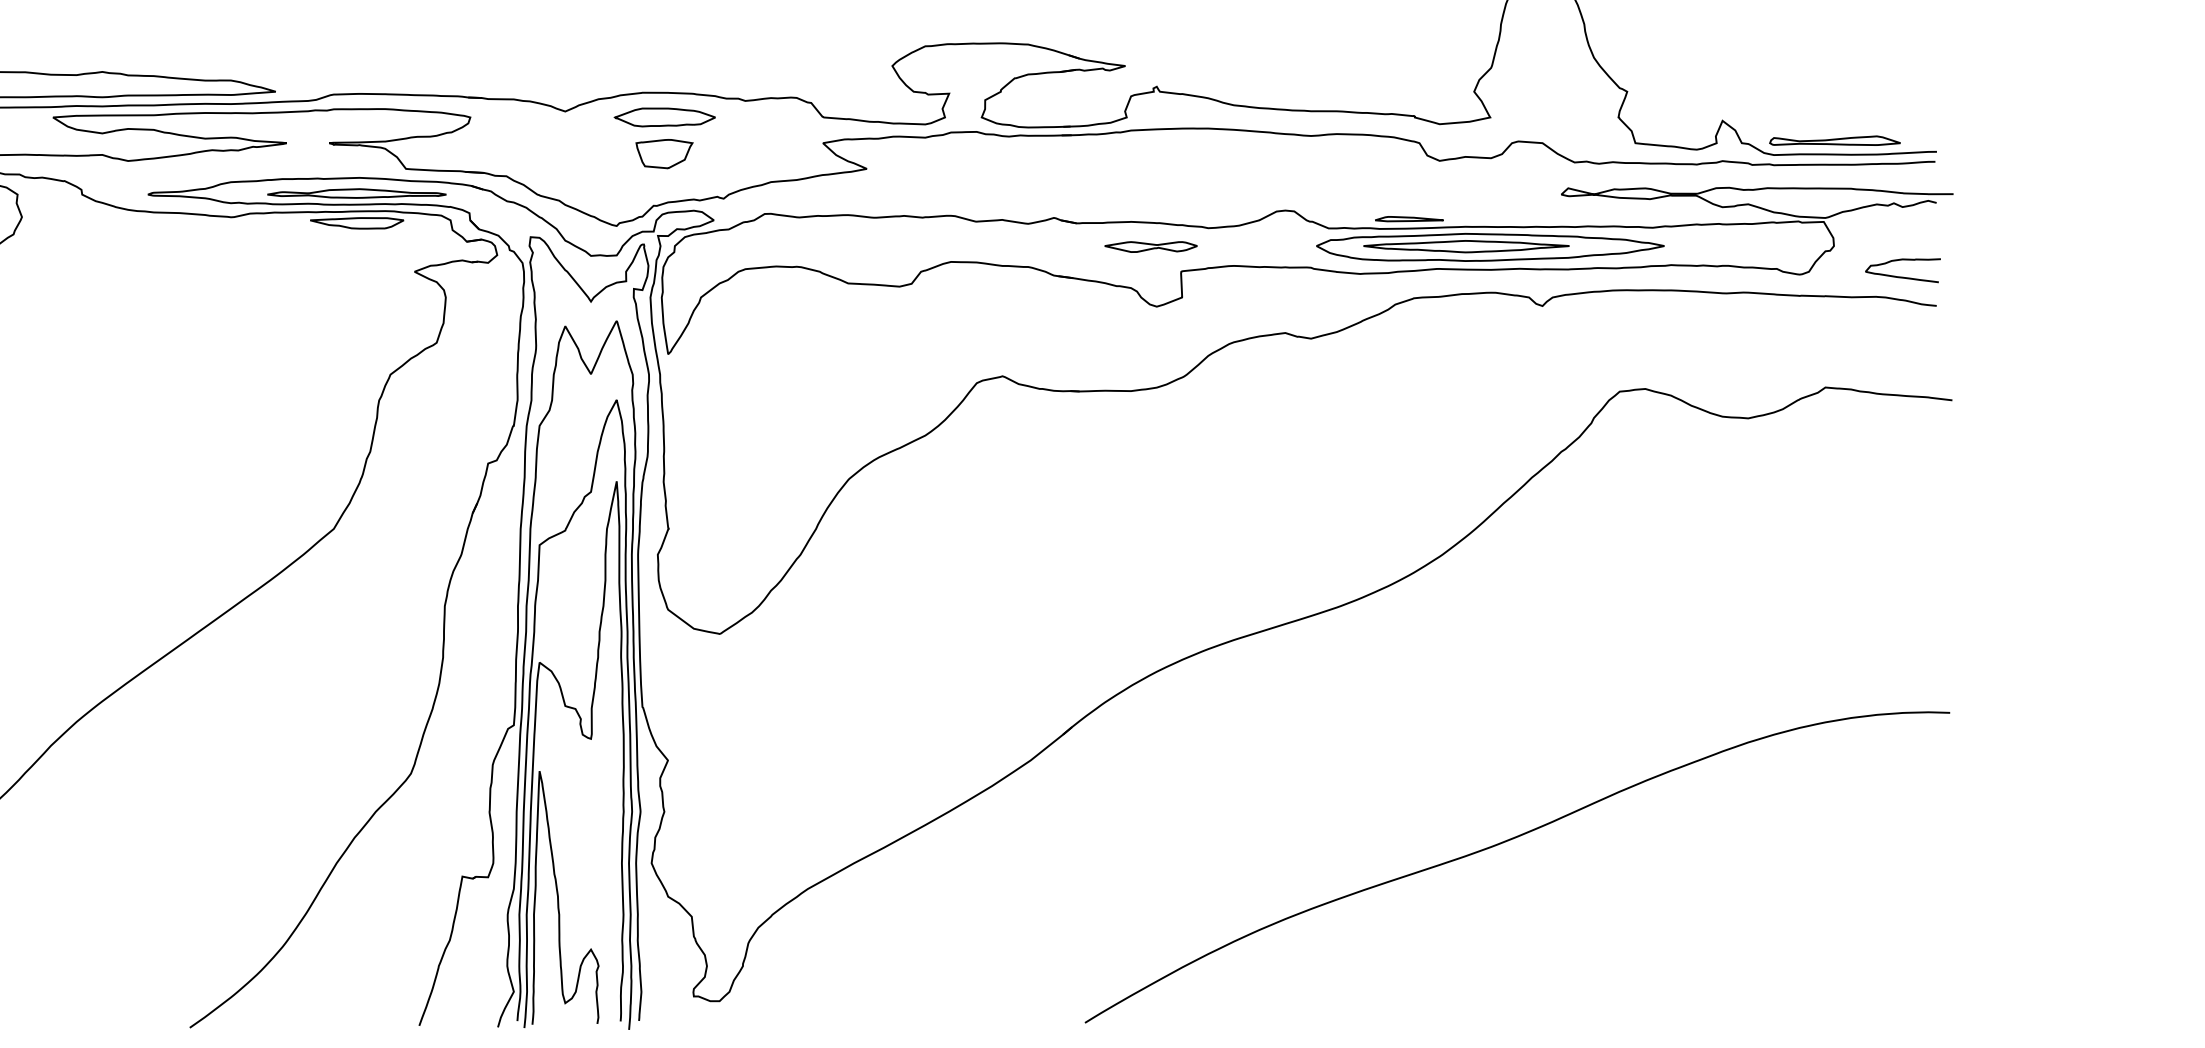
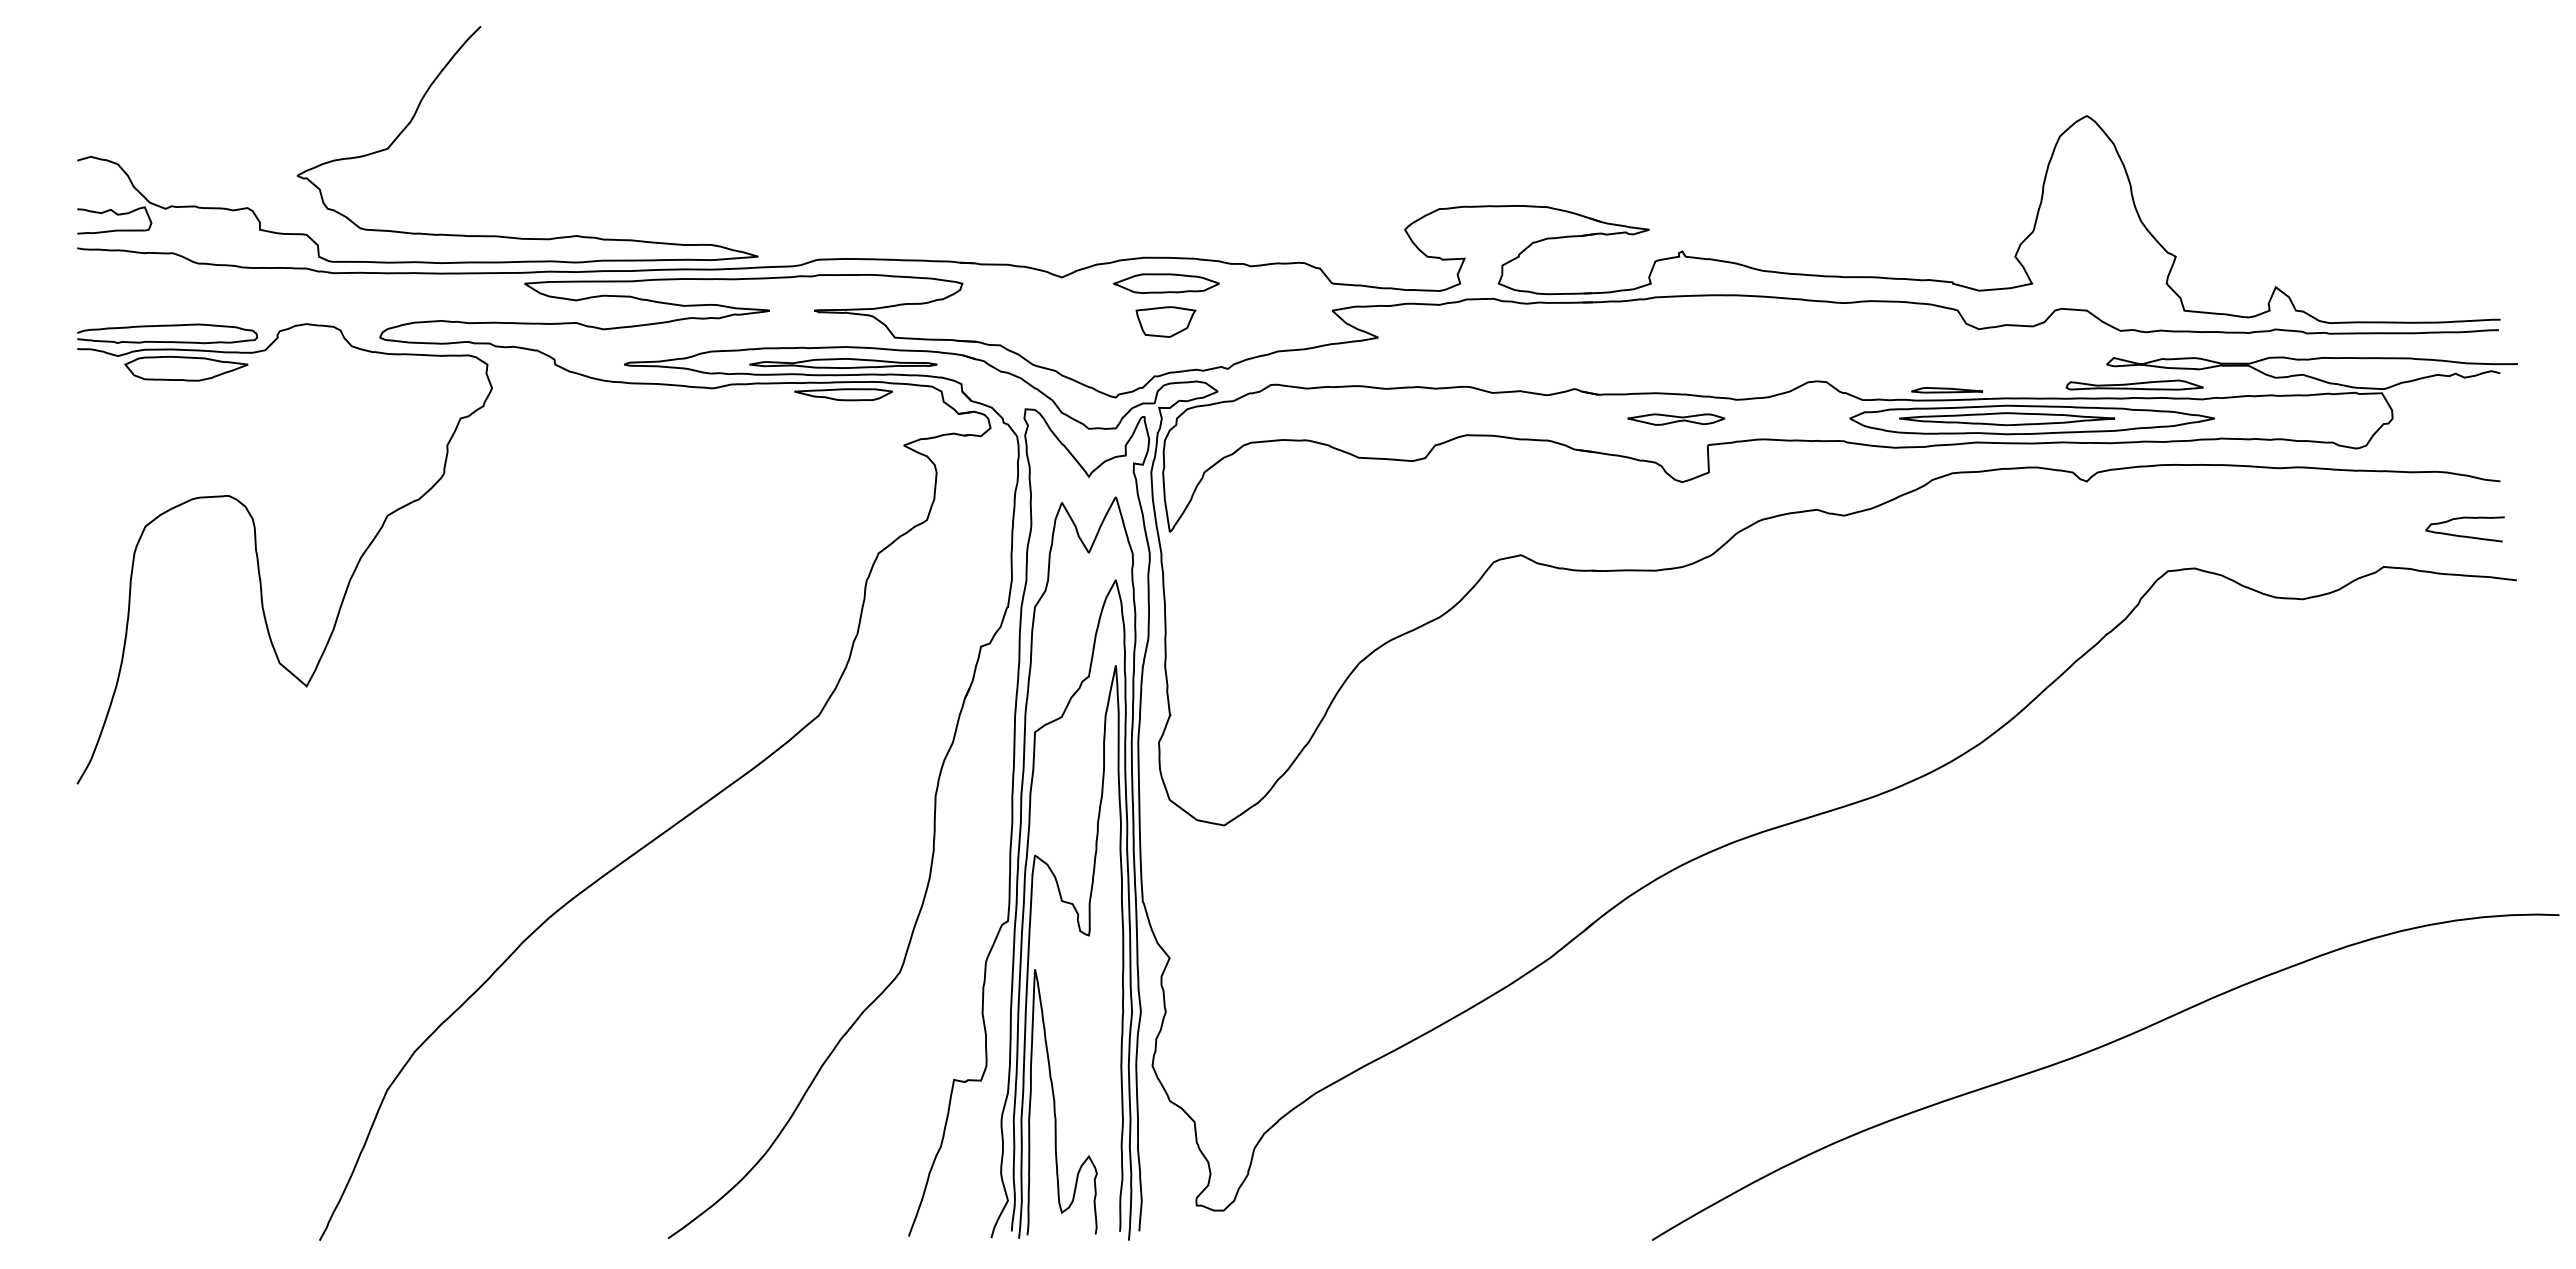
part: (1834, 140) -> (2134, 384), moved
curve: (1902, 276) -> (2464, 535), moved
curve: (1509, 840) -> (2097, 1049), moved

